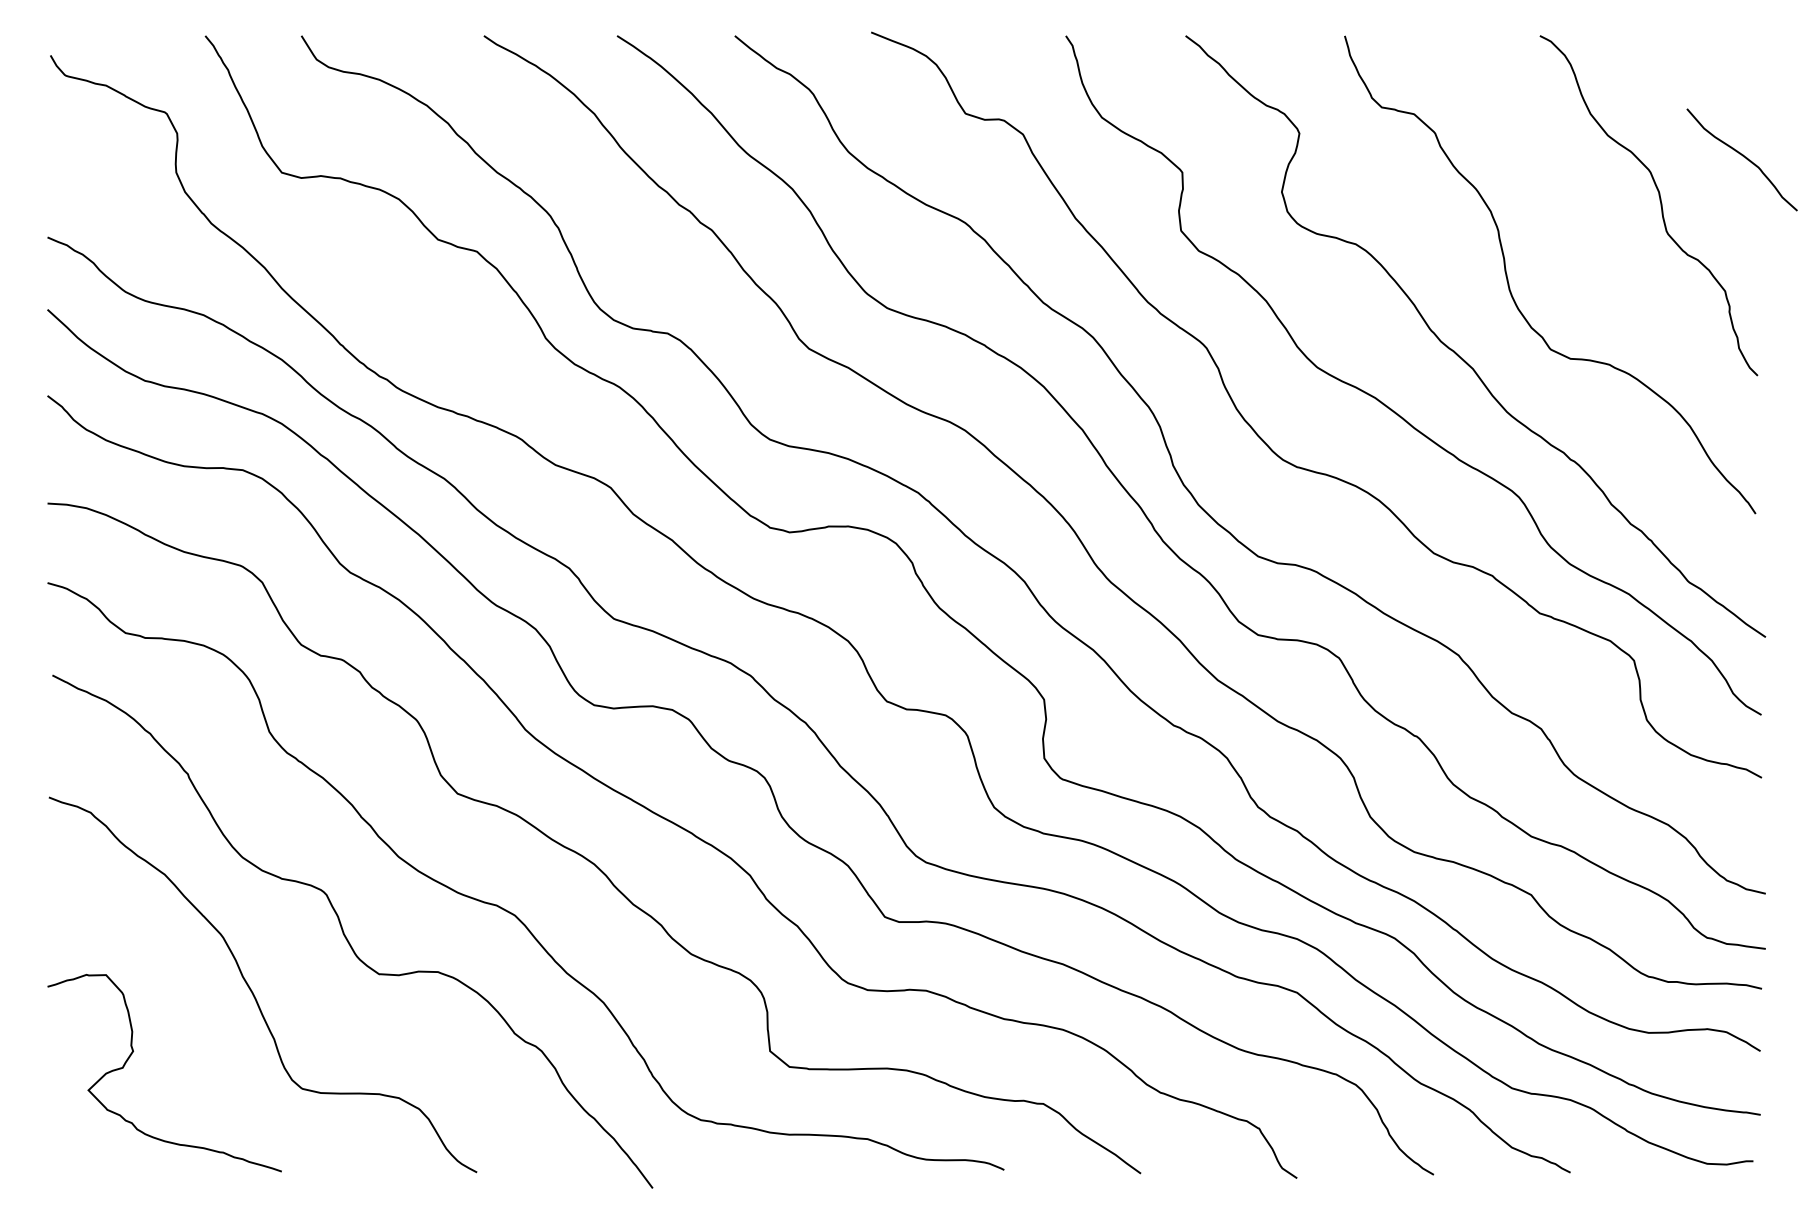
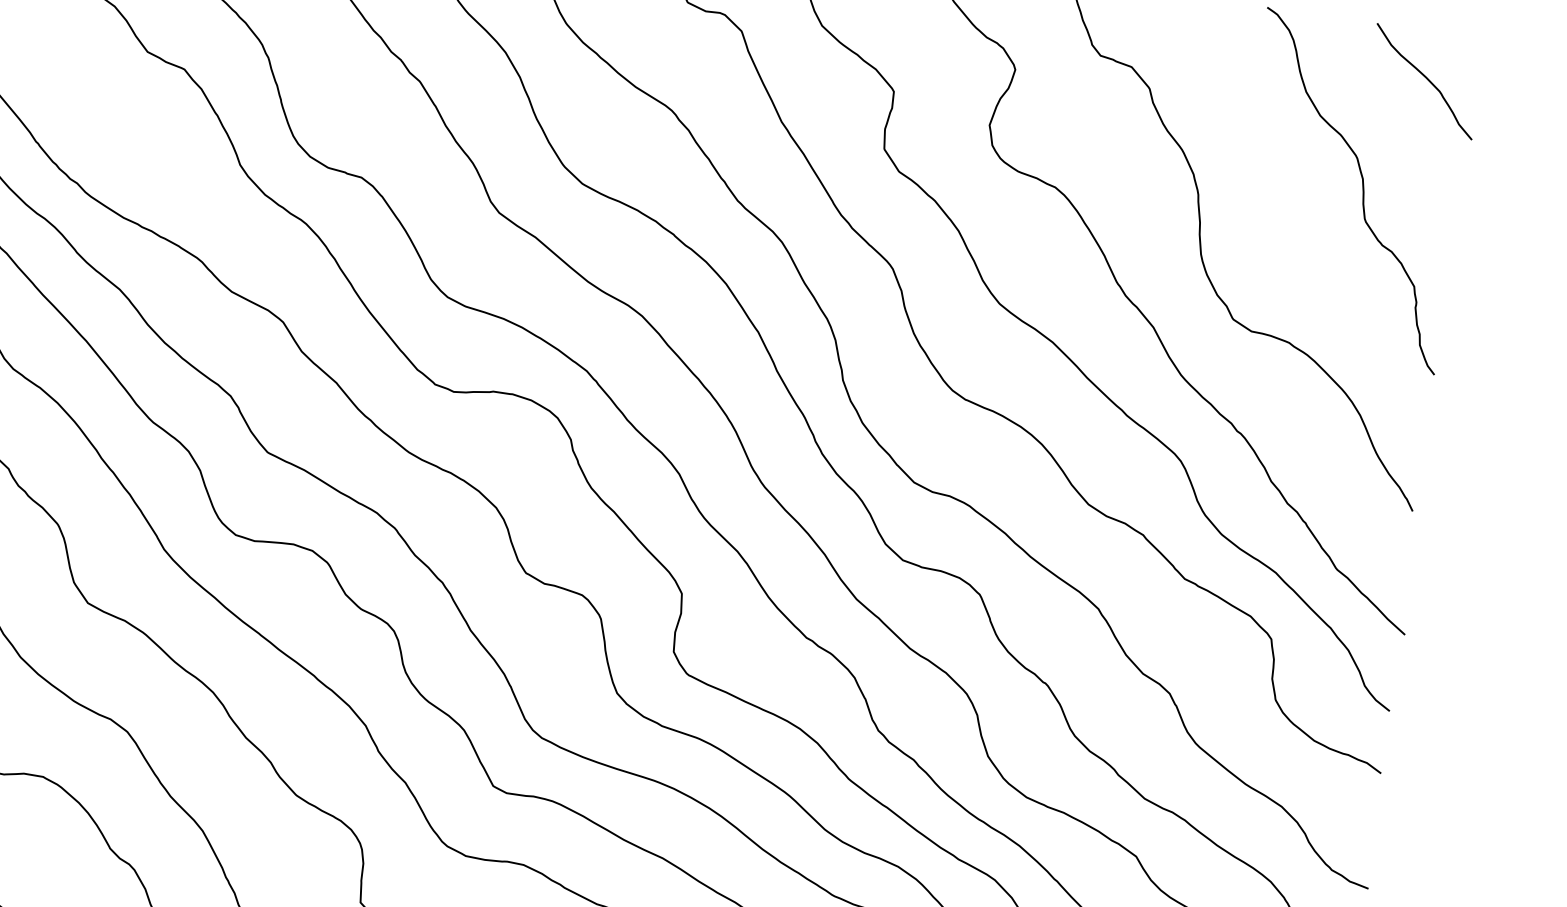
curve: (1743, 157) -> (1426, 79), moved

